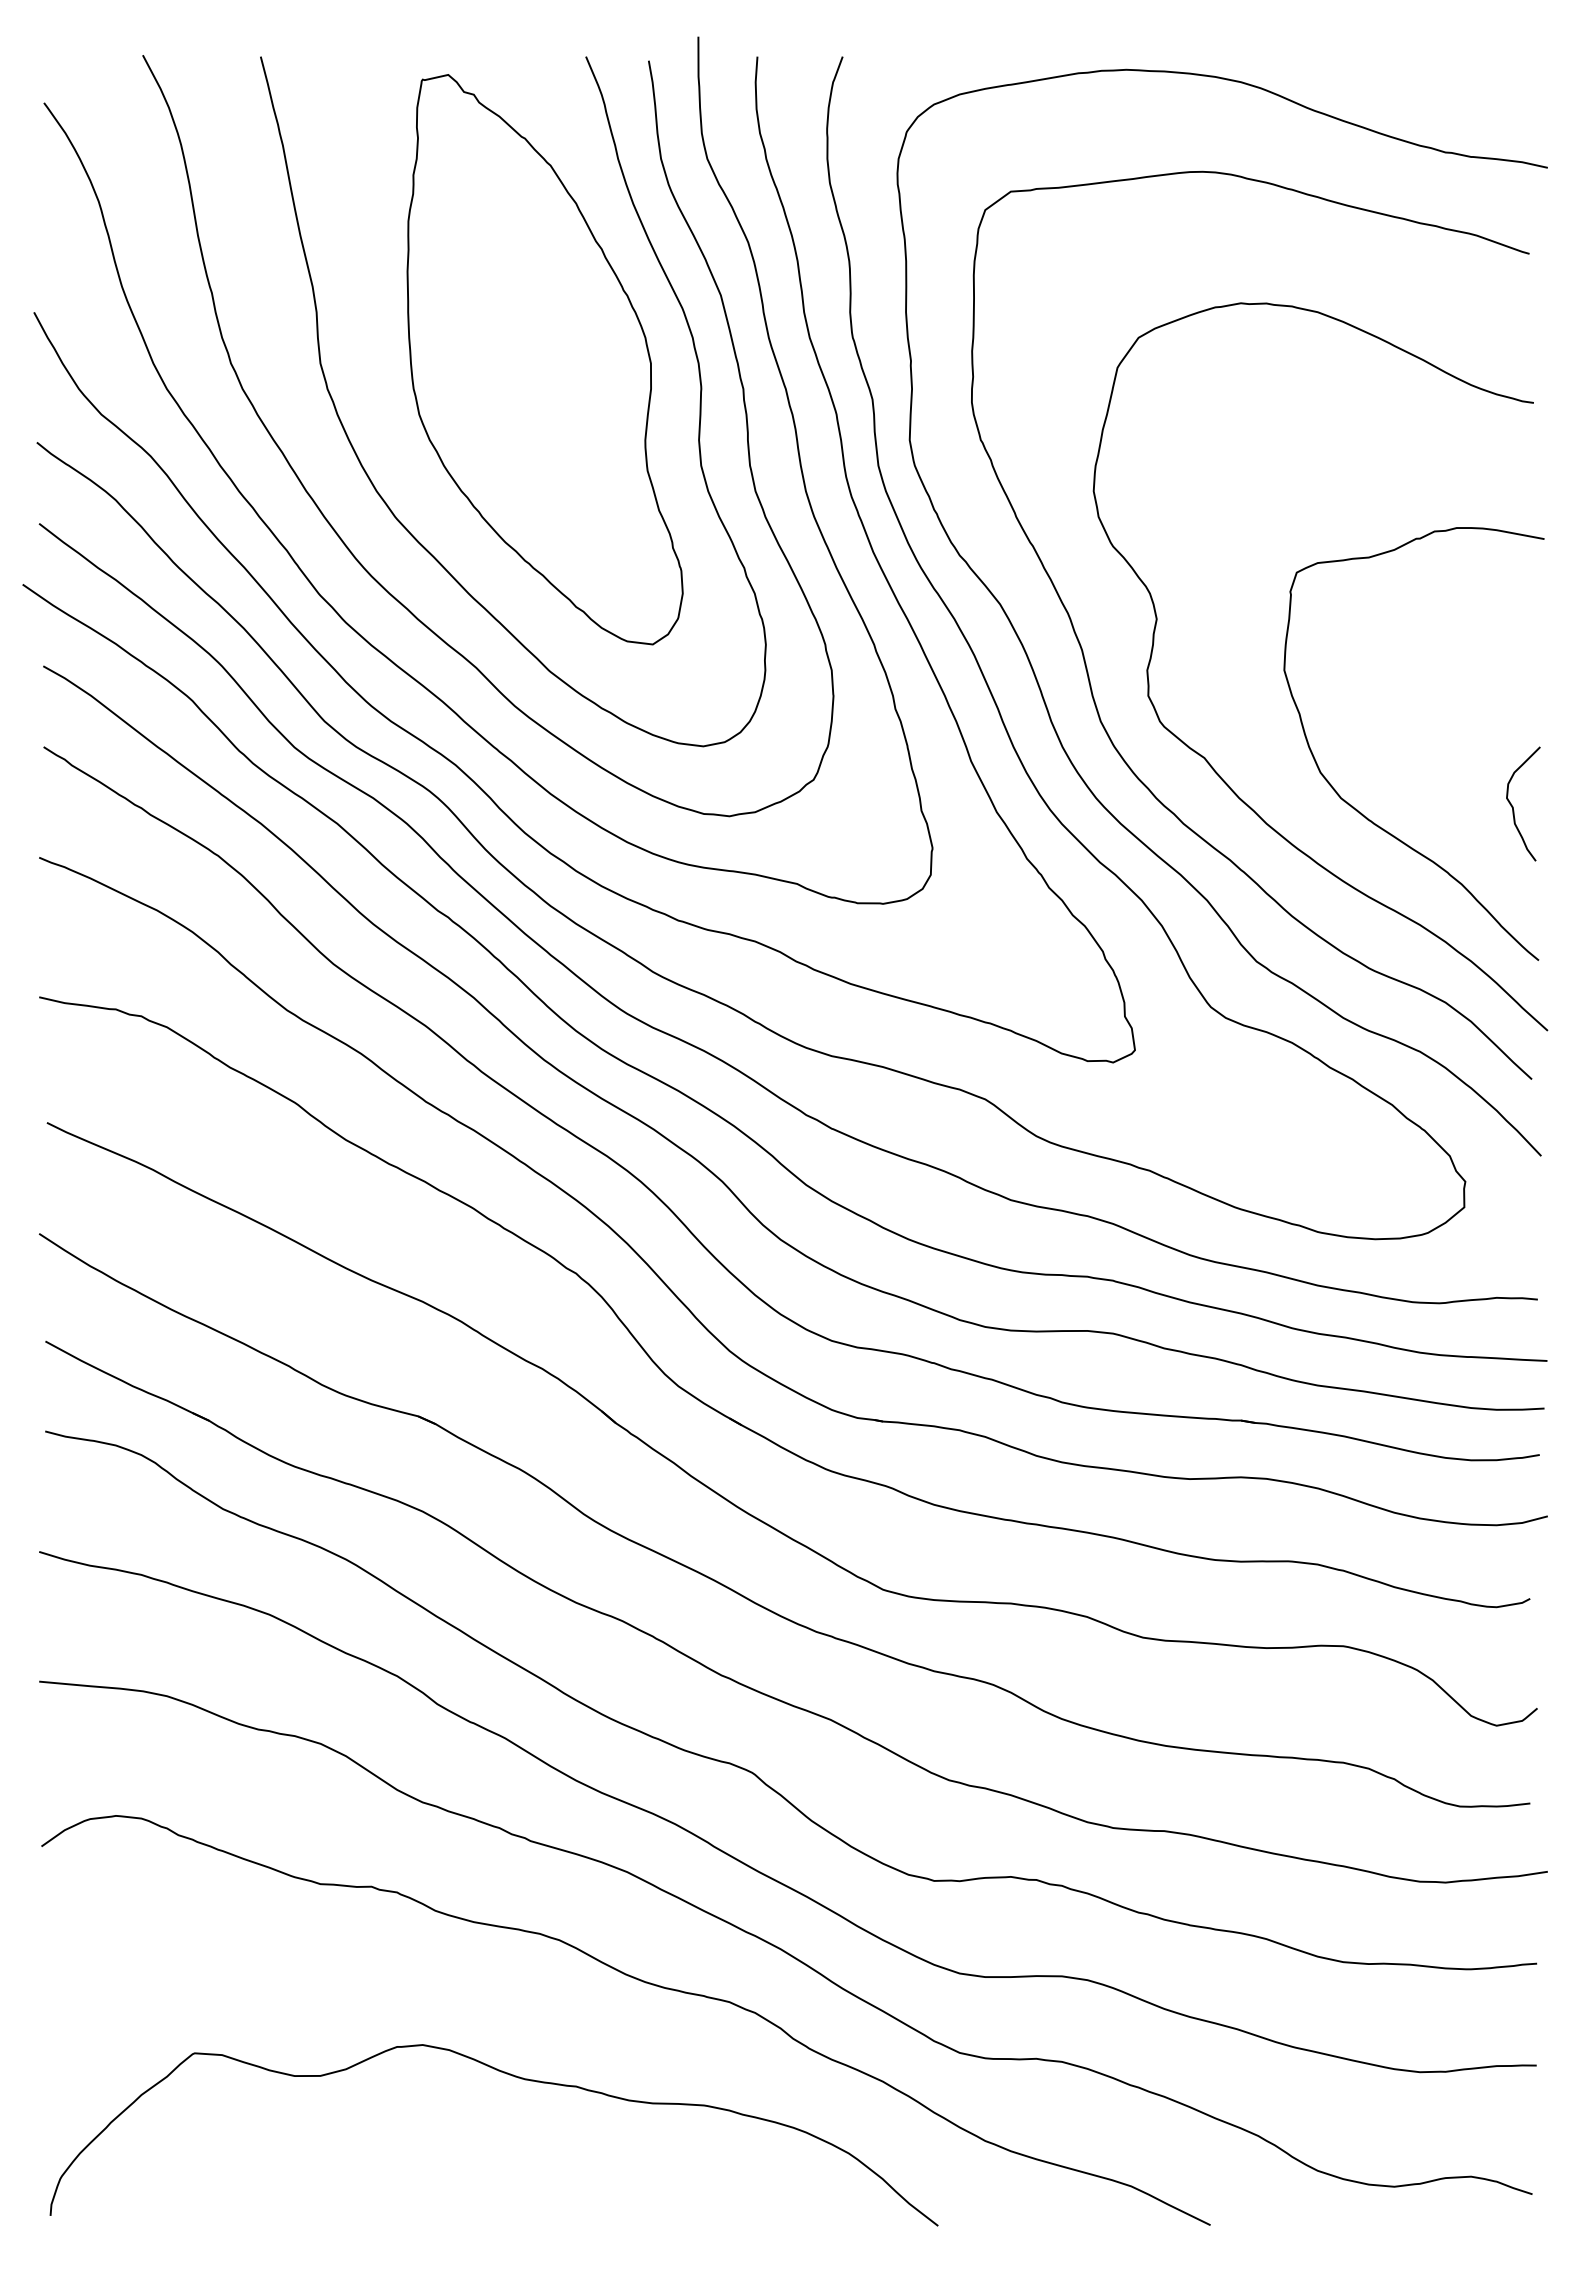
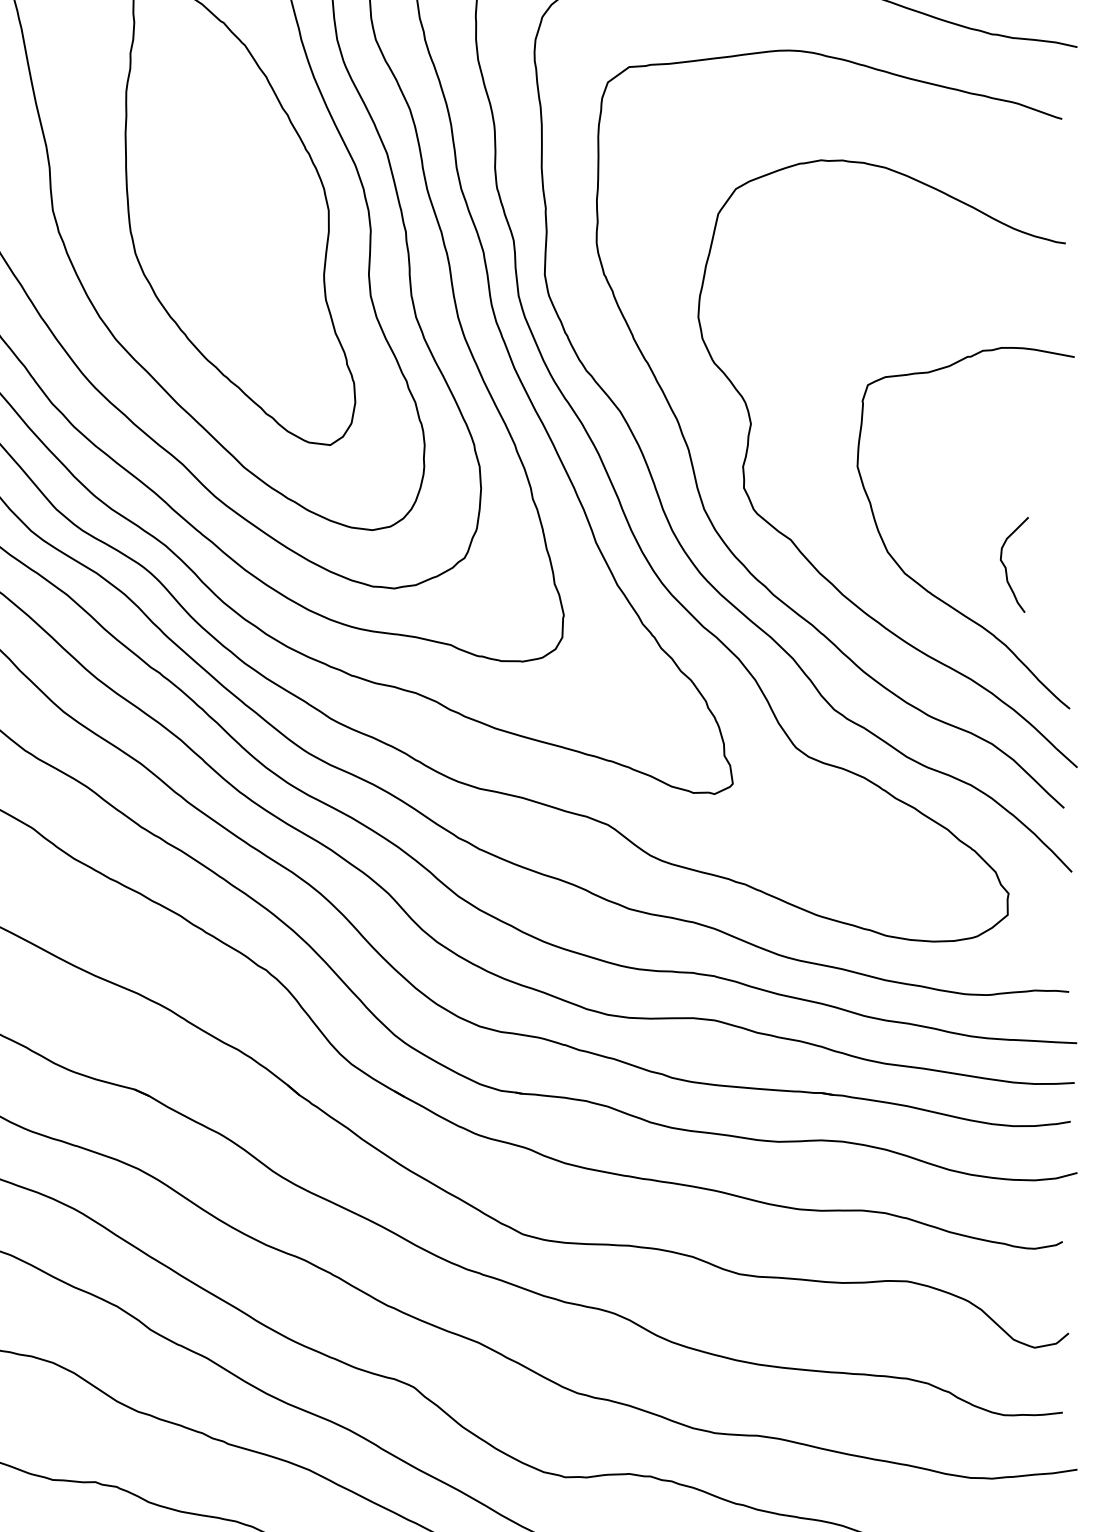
curve: (1513, 806) -> (1006, 567), moved

